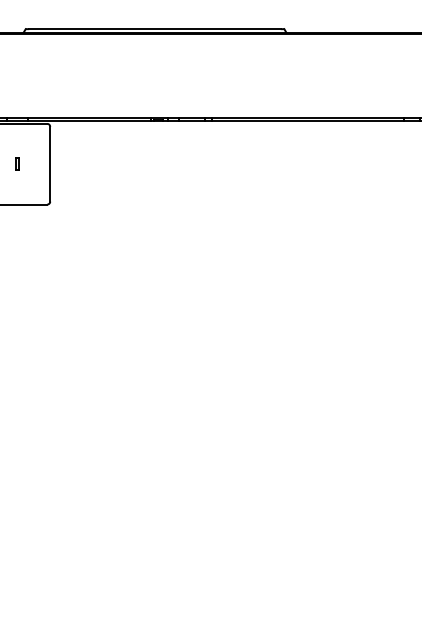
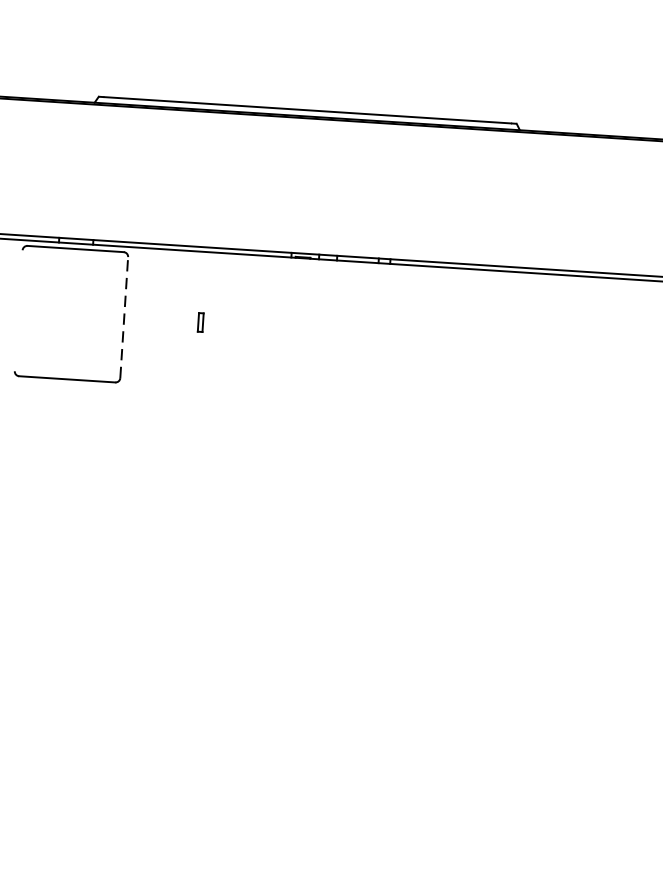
part: (17, 163) -> (200, 321), moved
line: (50, 163) -> (124, 316), solid -> dashed

